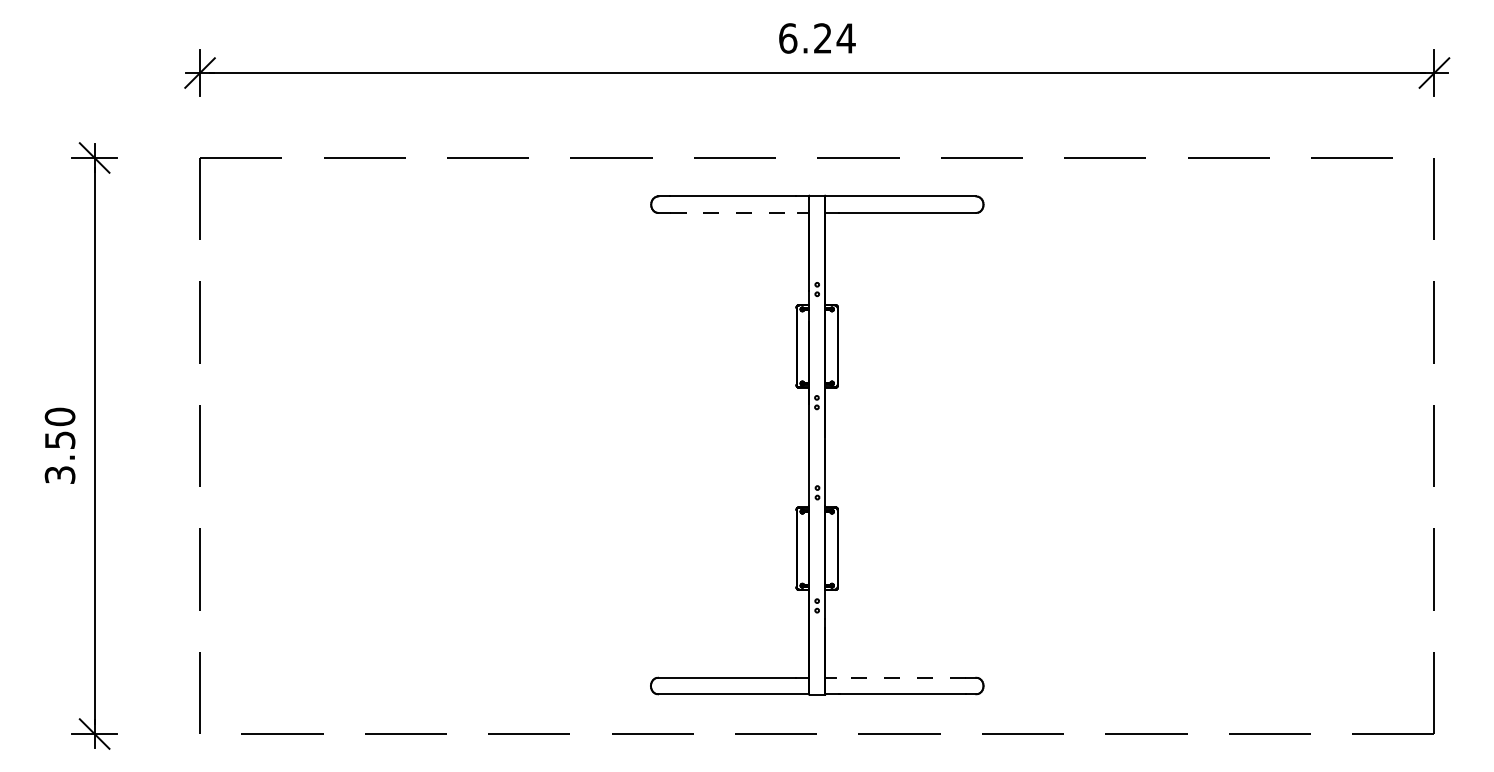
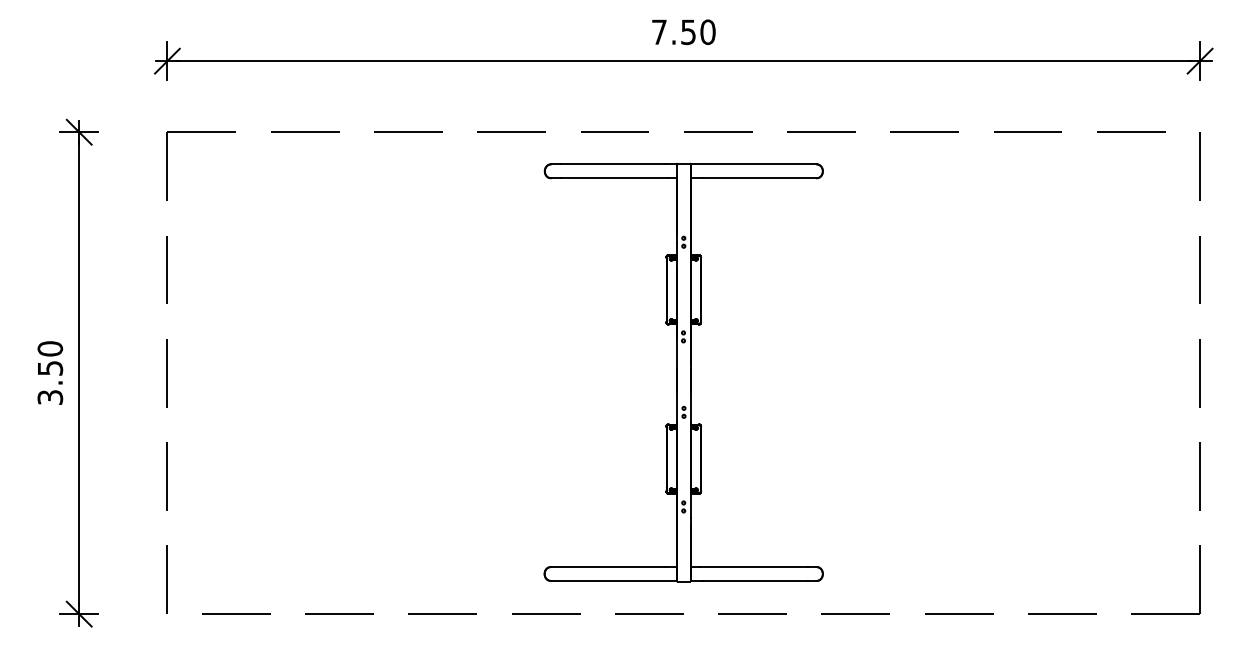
text: (816, 38) -> (683, 32), 6.24 -> 7.50
line: (734, 213) -> (614, 178), dashed -> solid
line: (900, 678) -> (753, 567), dashed -> solid

